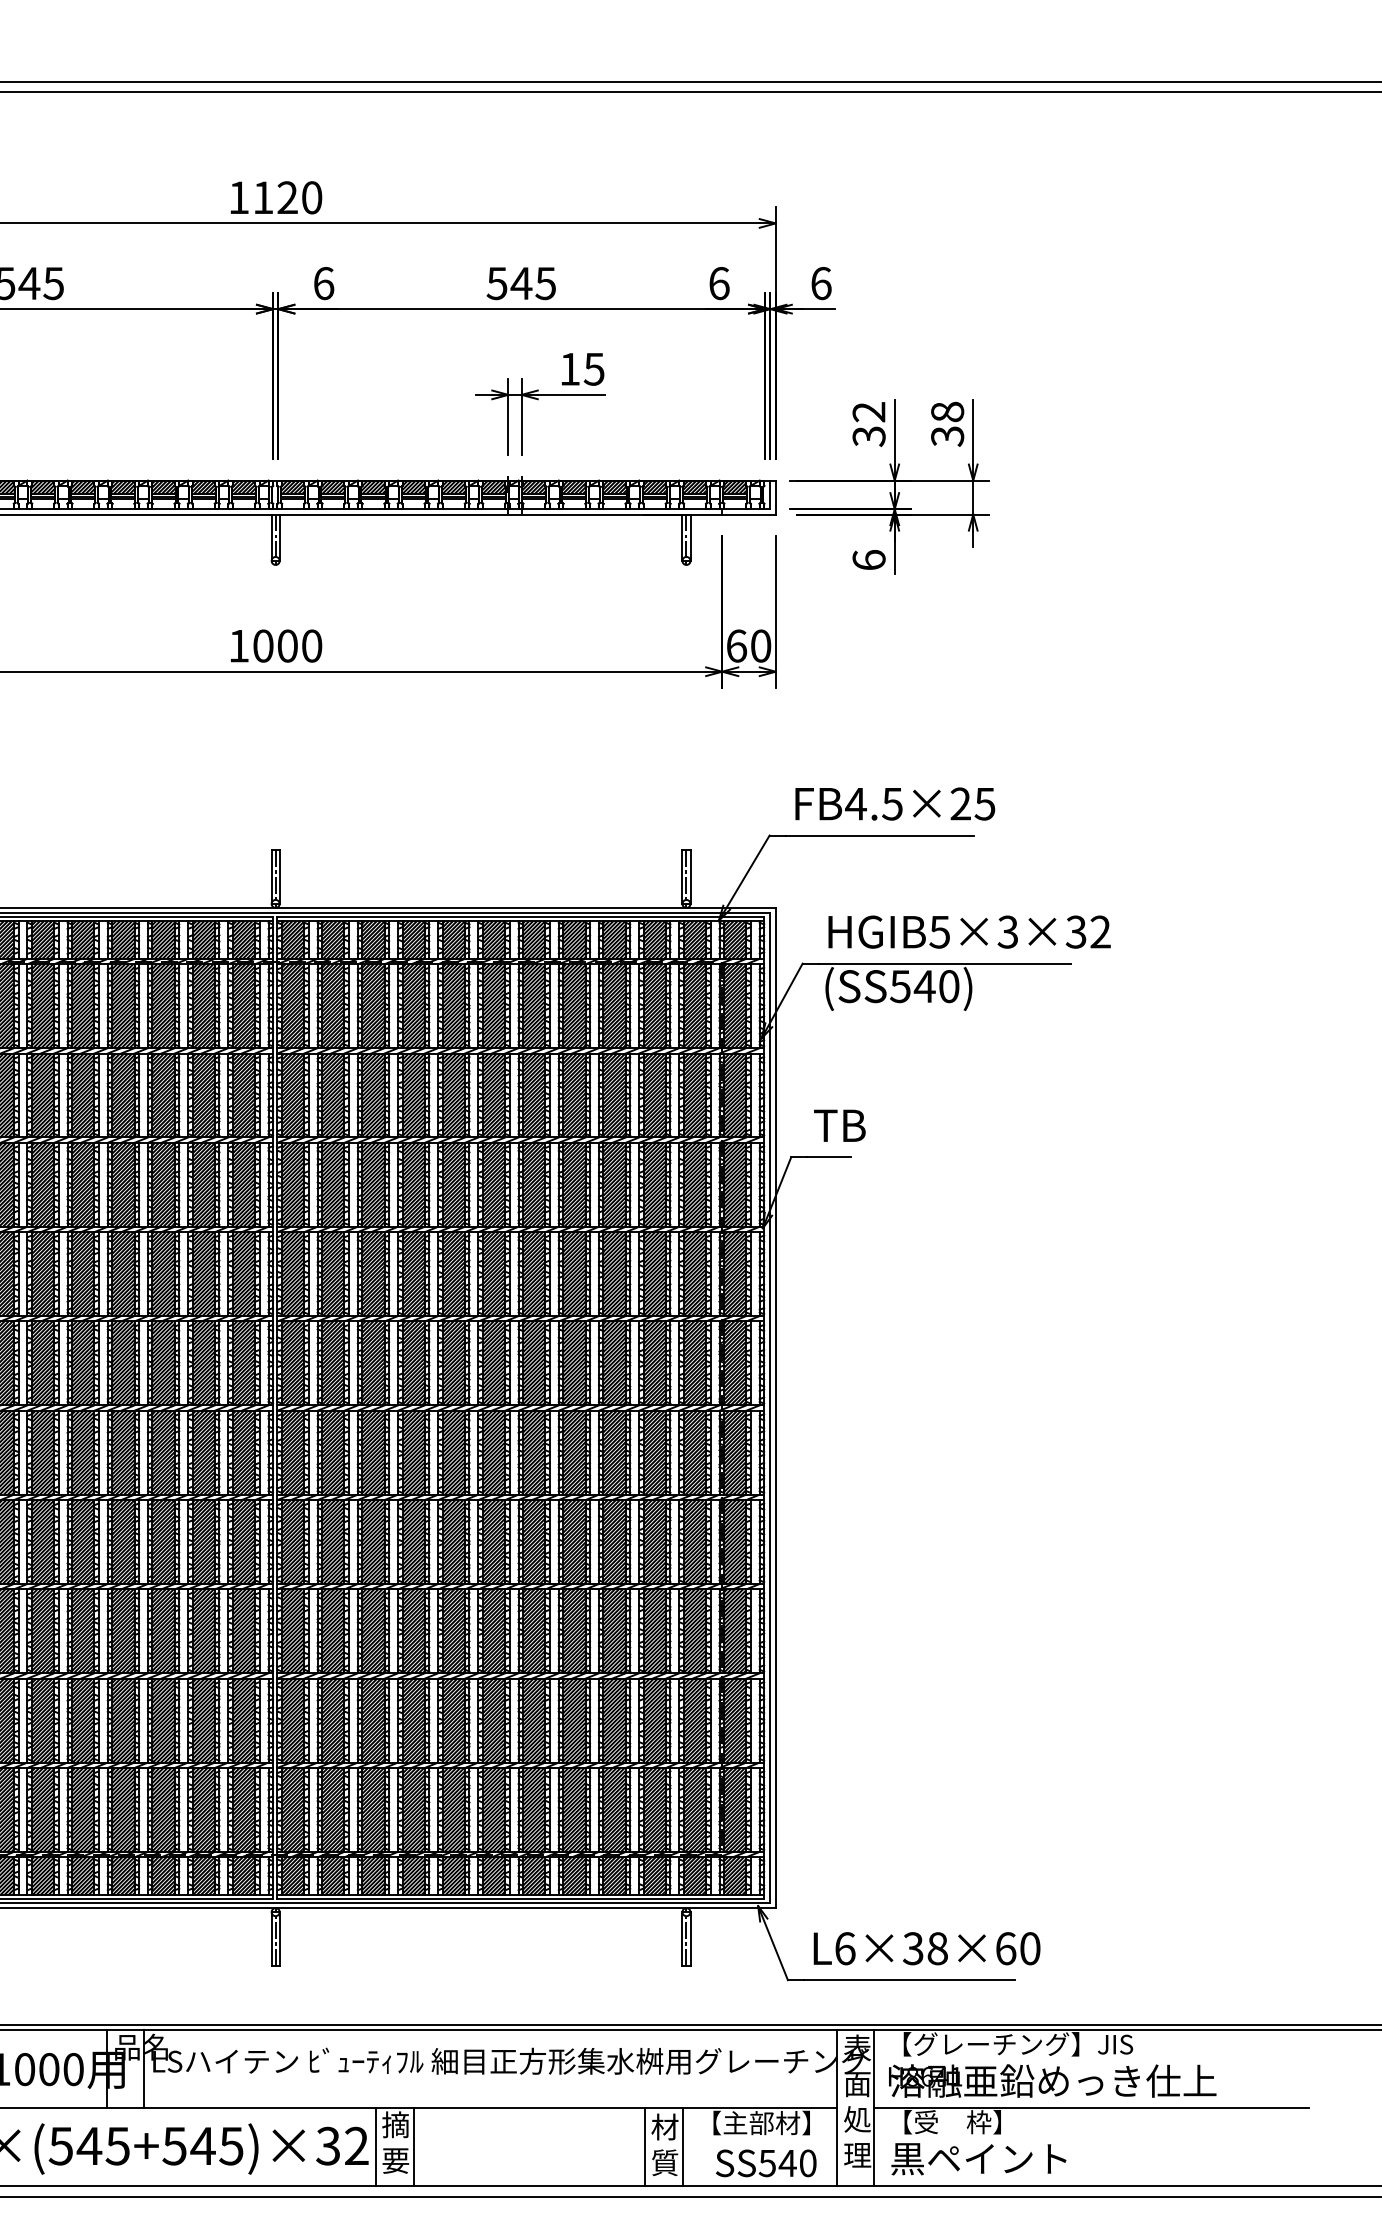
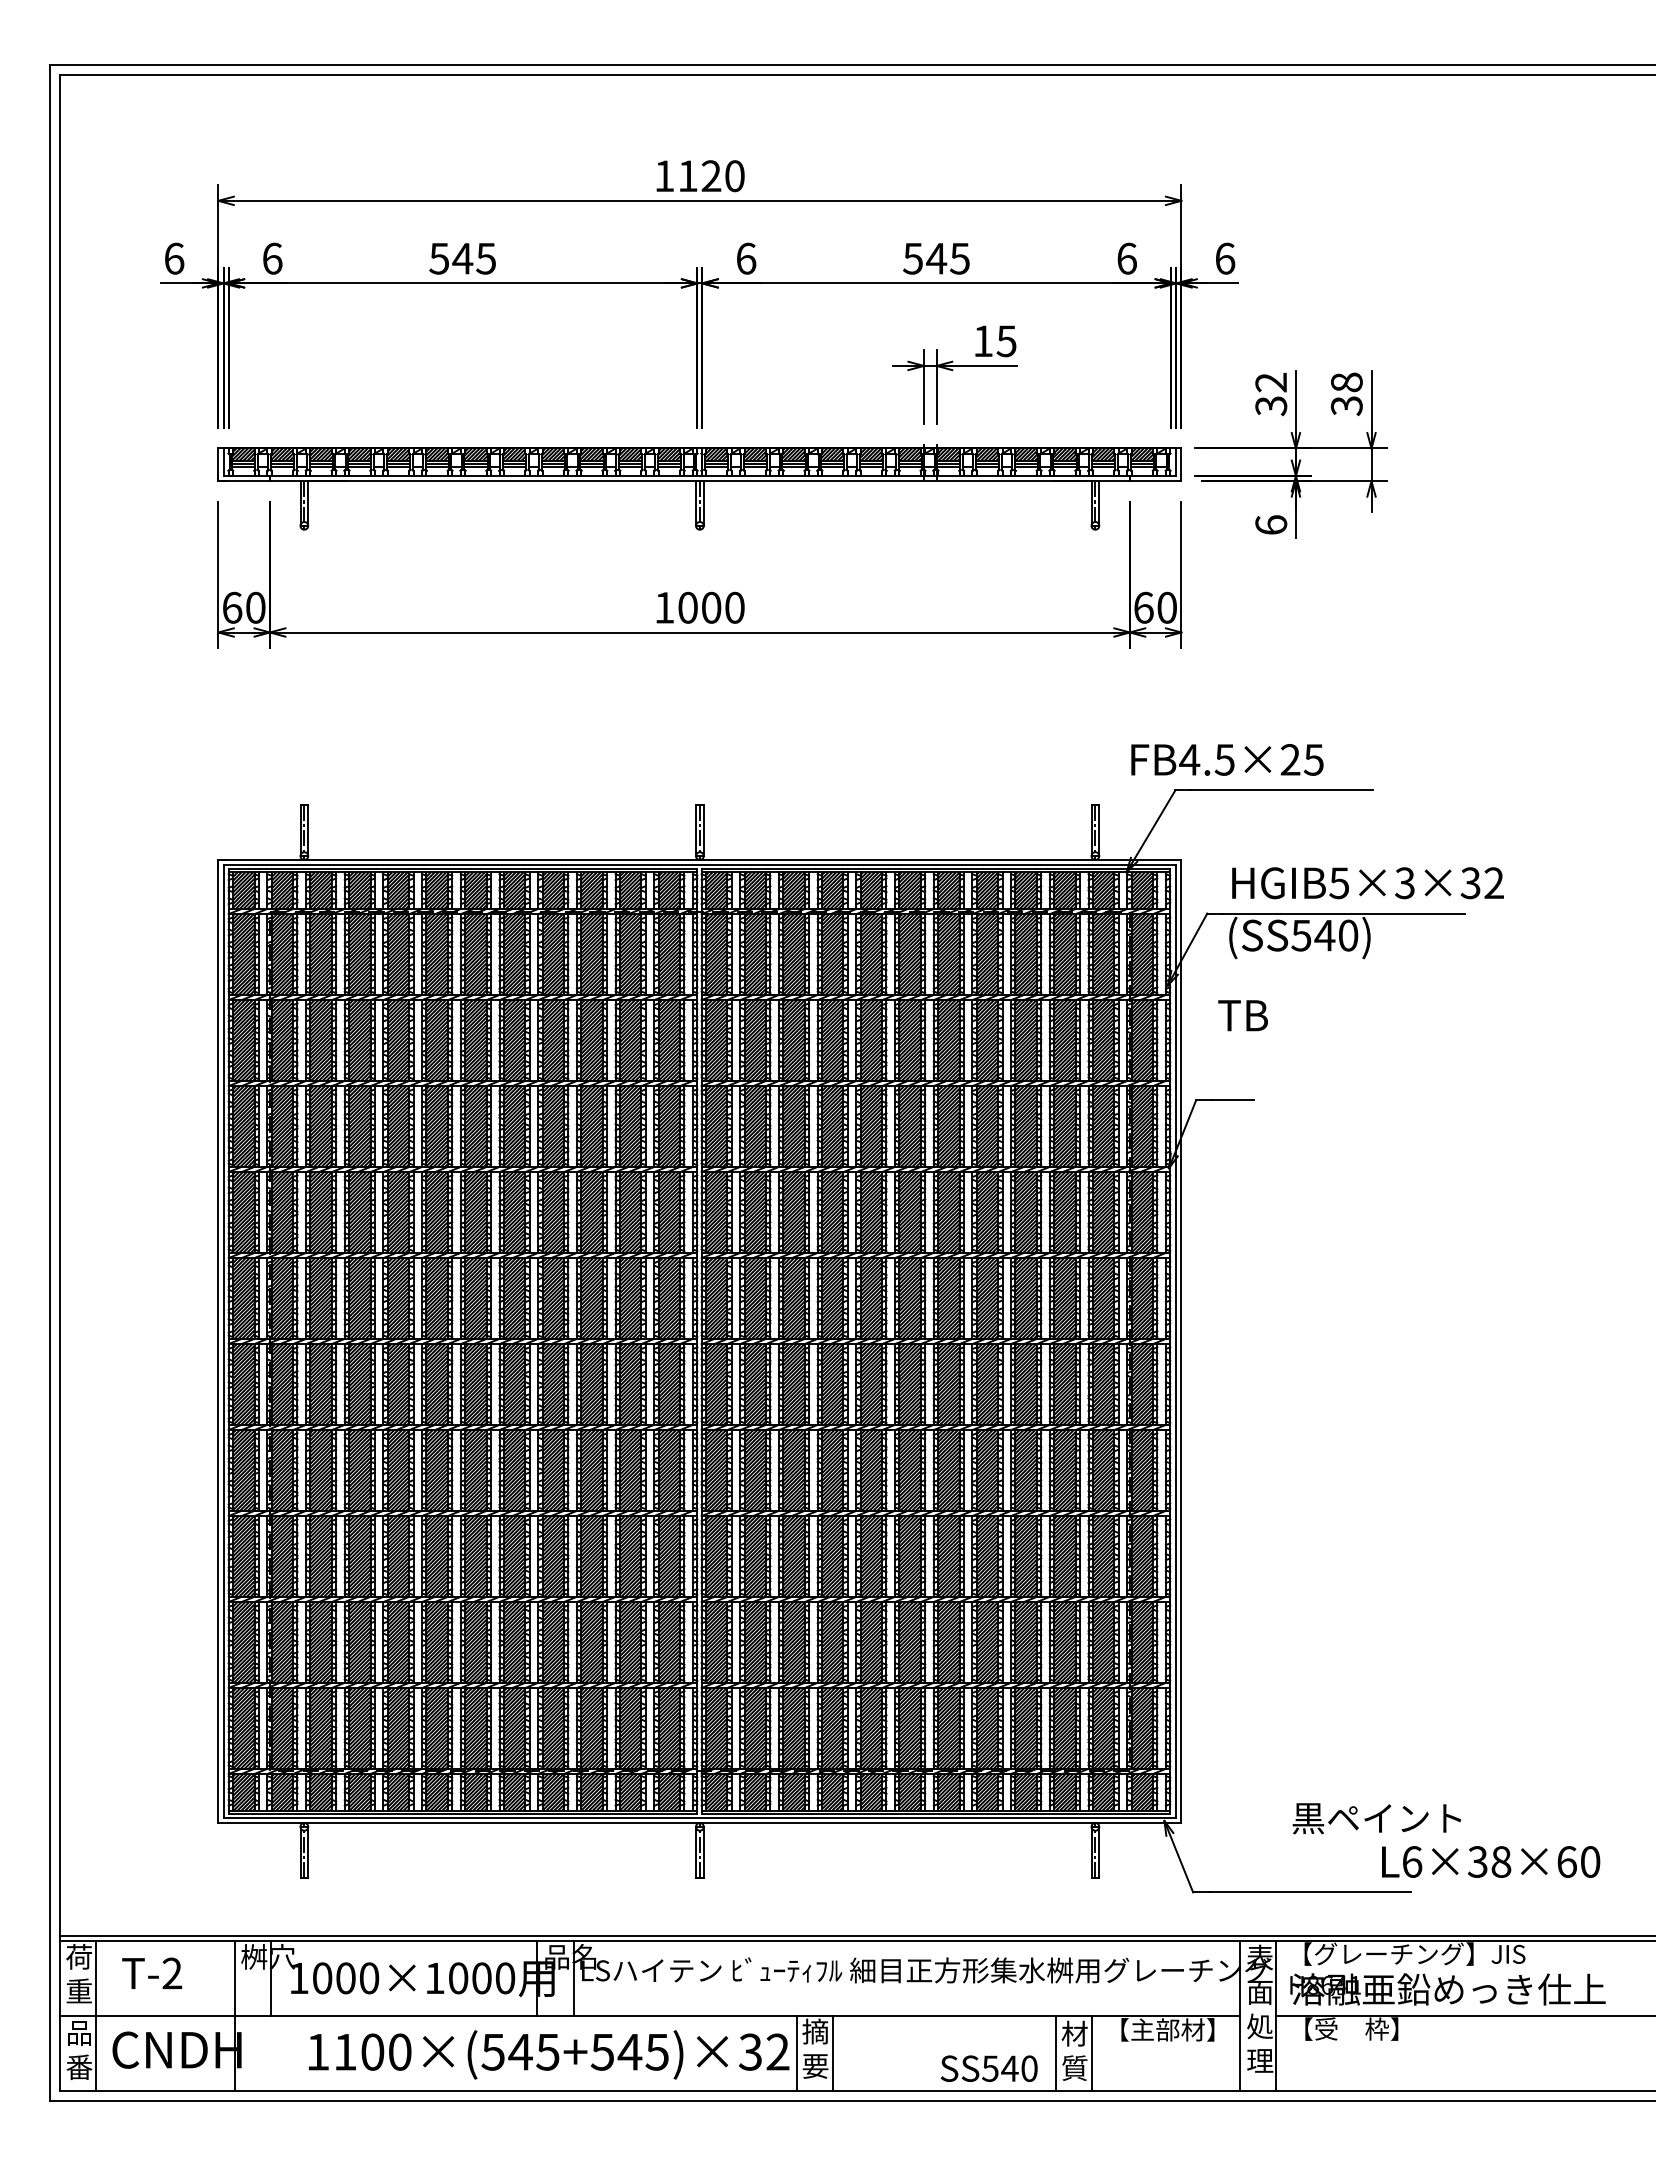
text: (895, 803) -> (1227, 759), moved
text: (839, 1125) -> (1242, 1015), moved
text: (927, 1948) -> (1491, 1861), moved
text: (978, 2158) -> (1376, 1818), moved
text: (765, 2163) -> (988, 2068), moved

